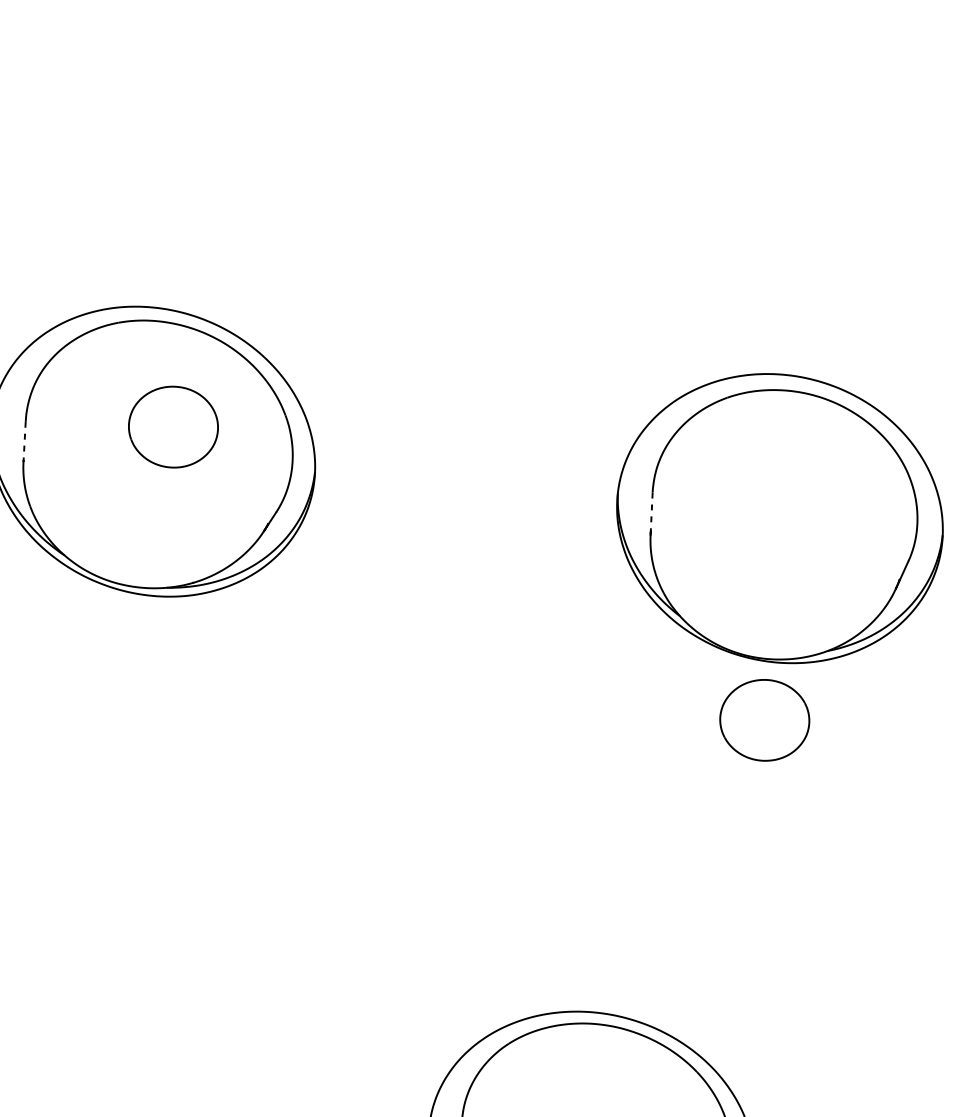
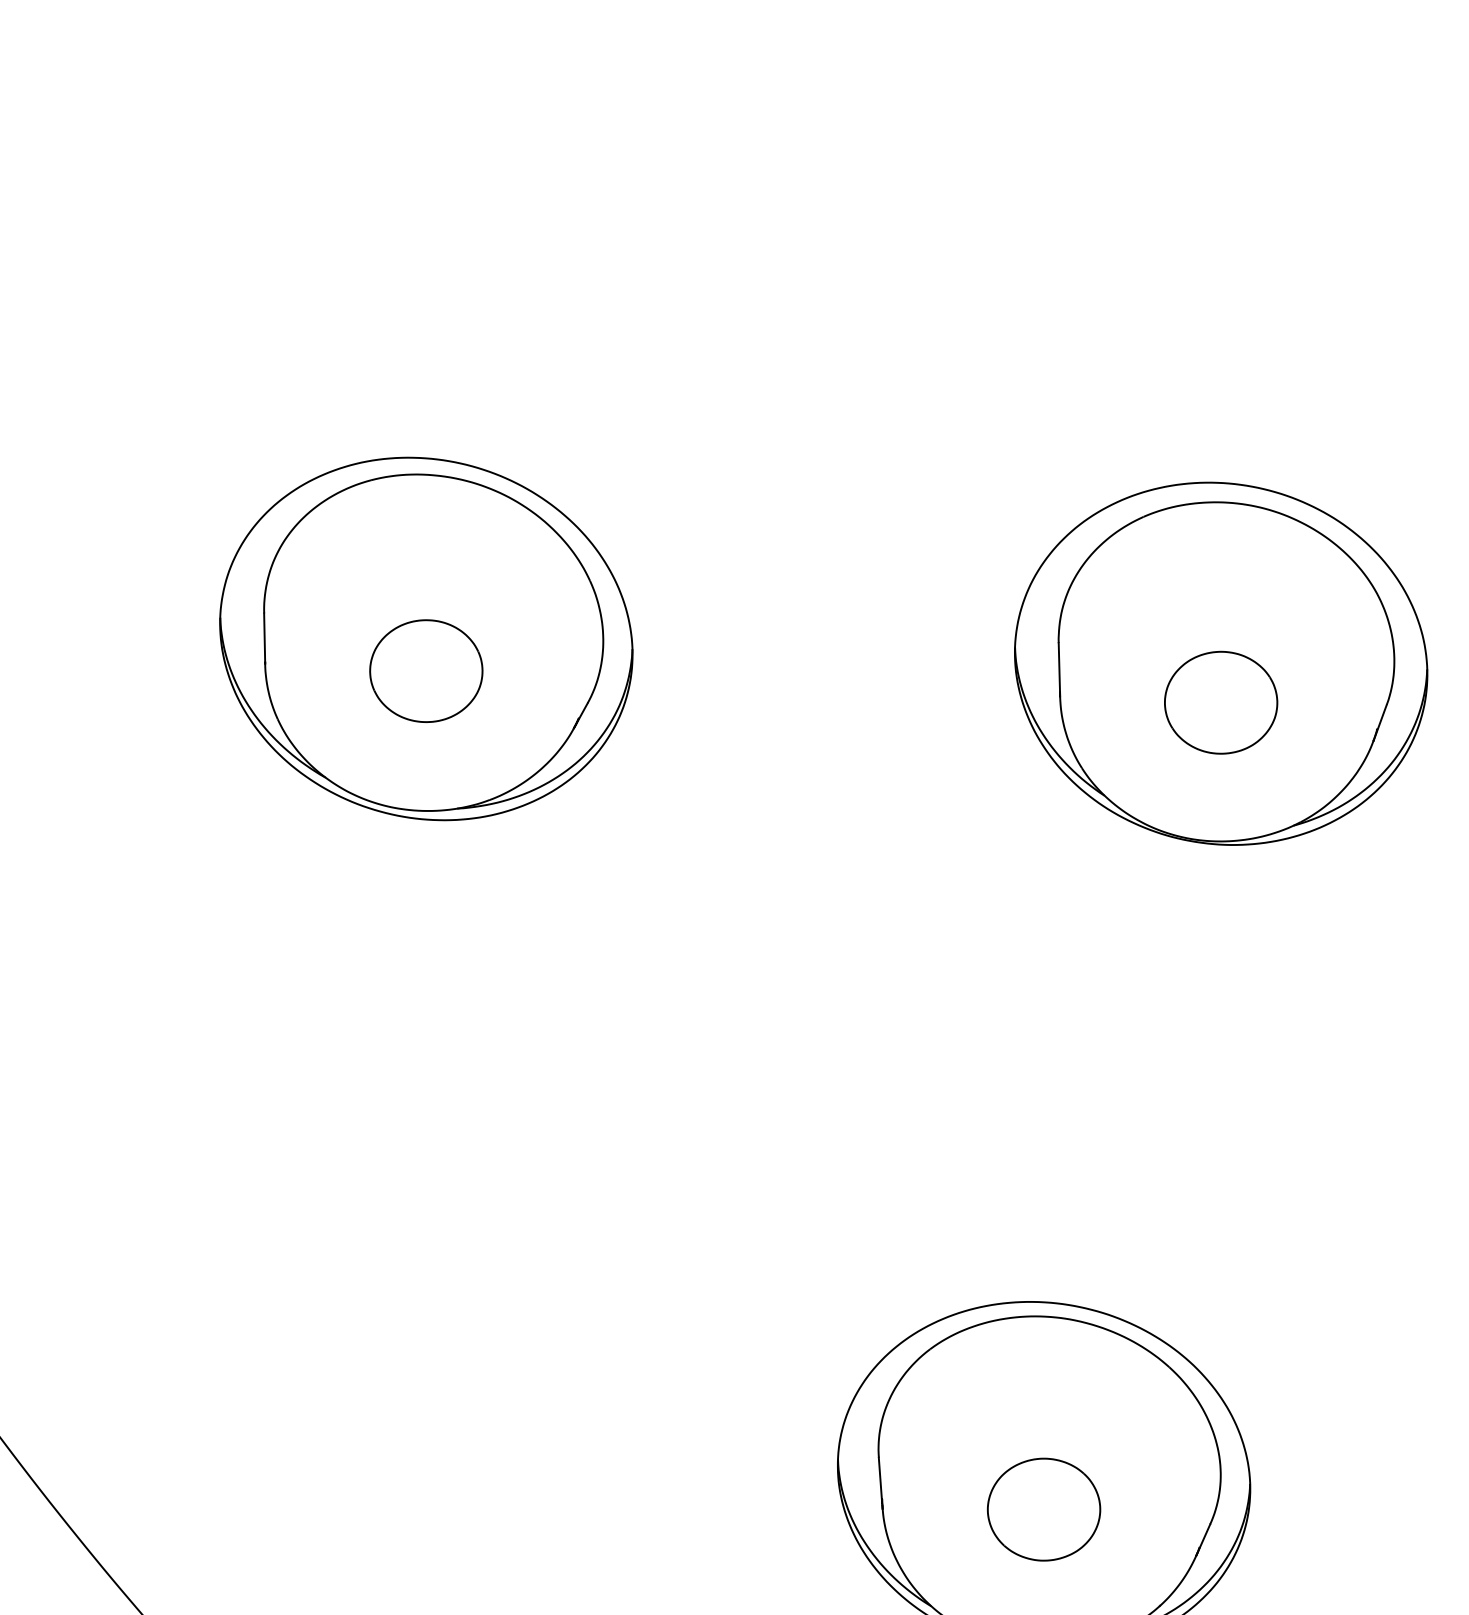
part: (173, 426) -> (426, 670), moved
line: (24, 442) -> (264, 639), dashed -> solid
line: (651, 513) -> (1059, 669), dashed -> solid
part: (765, 720) -> (1221, 702), moved

